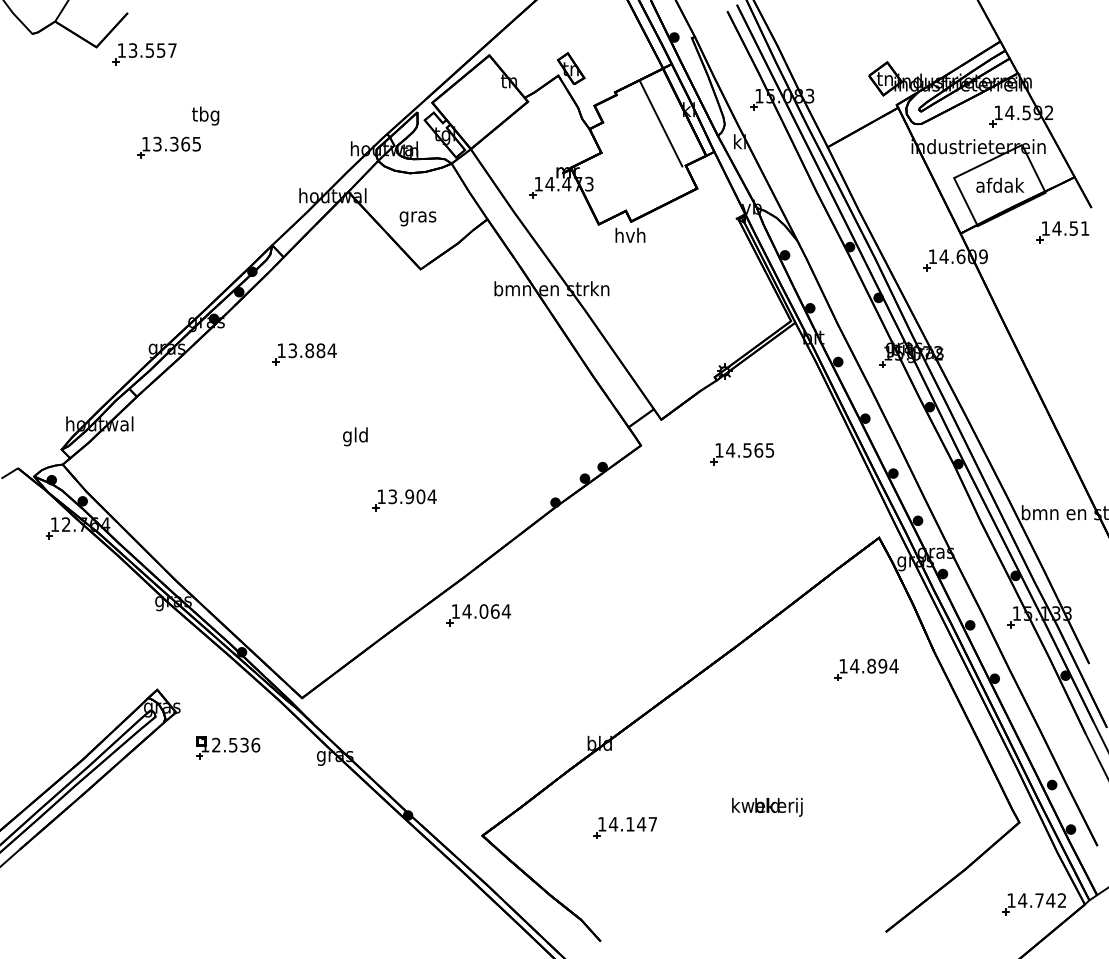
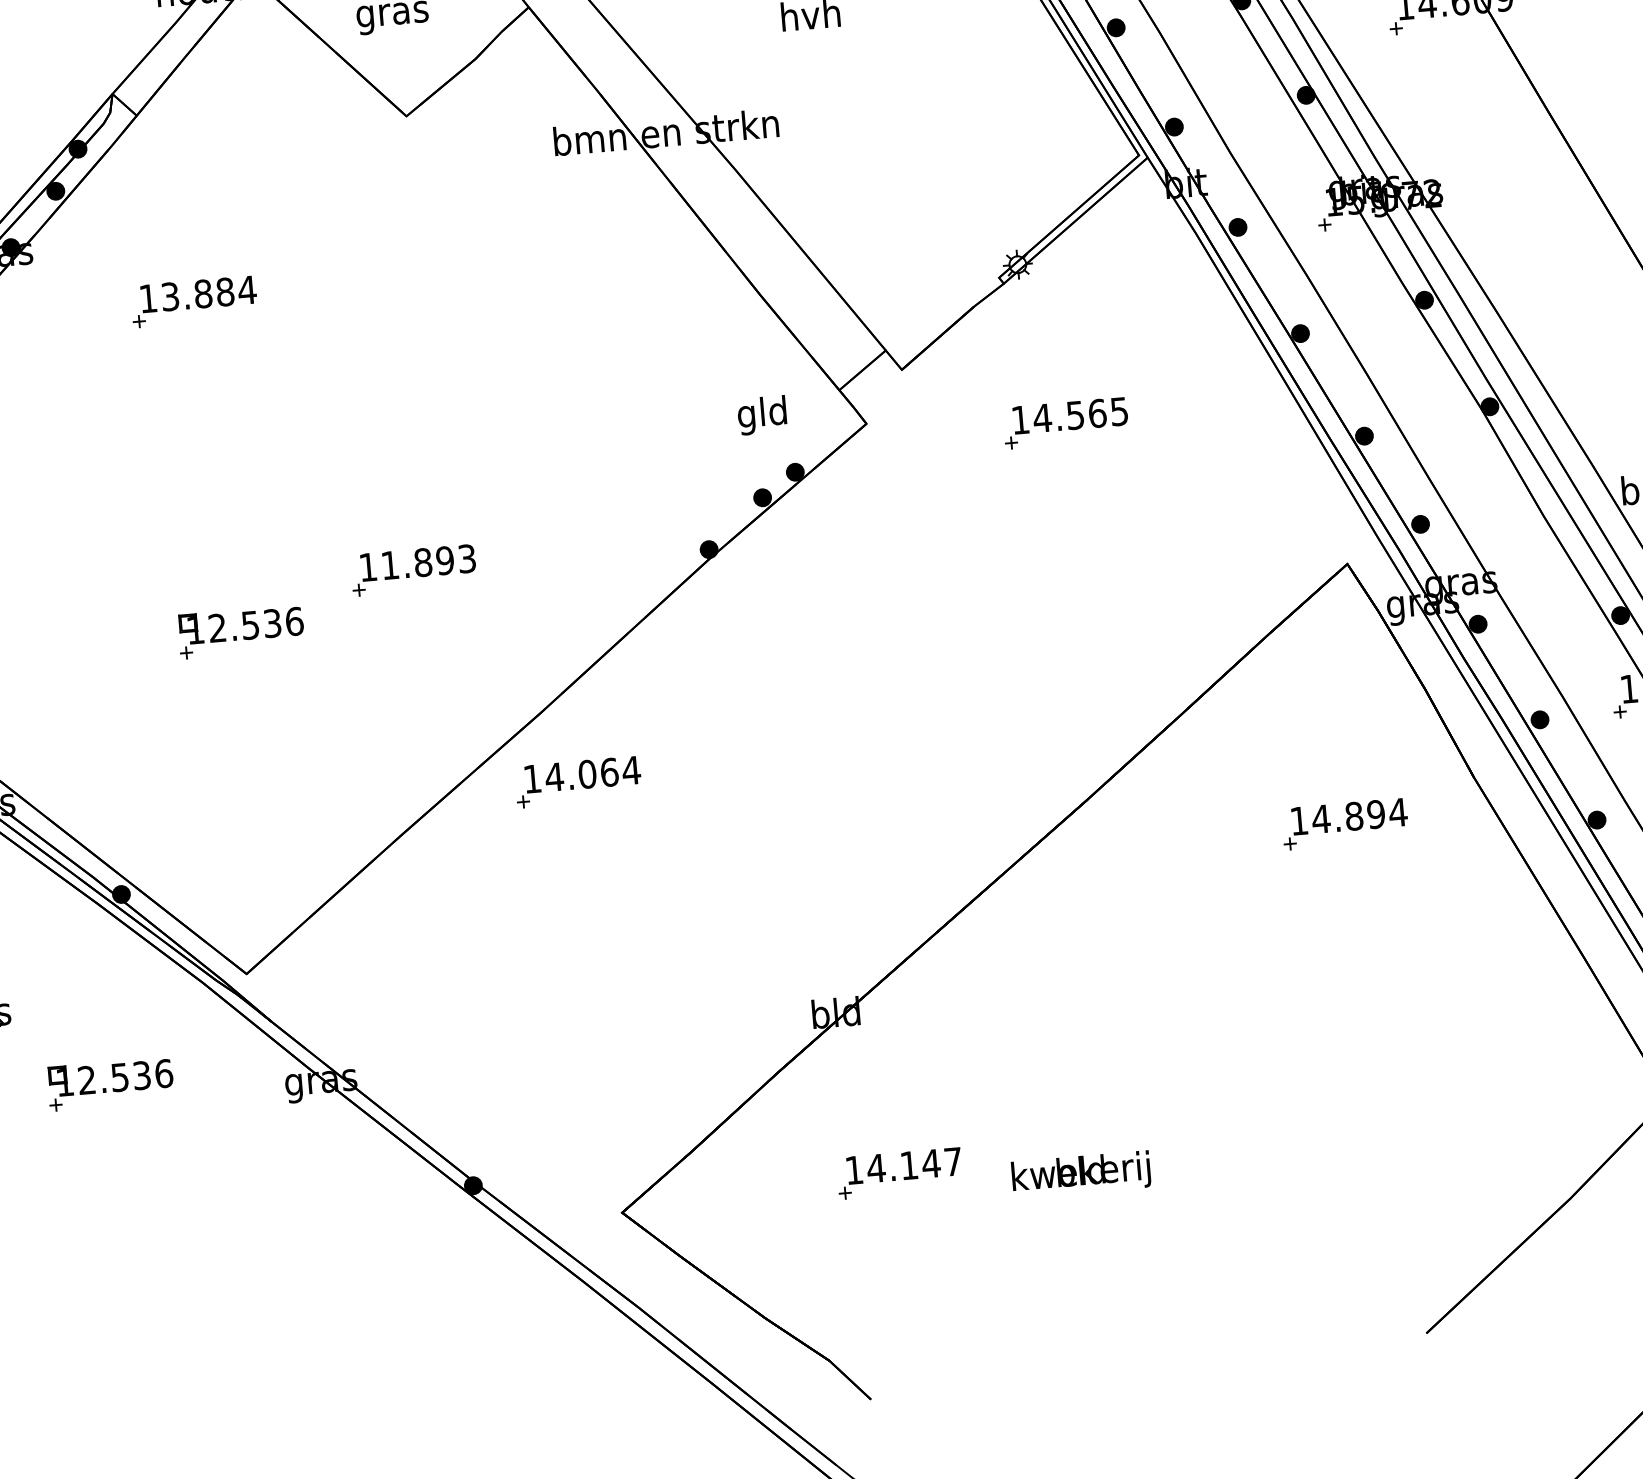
text: (355, 436) -> (762, 414), moved
text: (412, 496) -> (428, 561), 13.904 -> 11.893
part: (314, 523) -> (241, 630), added
text: (767, 806) -> (1081, 1172), moved

